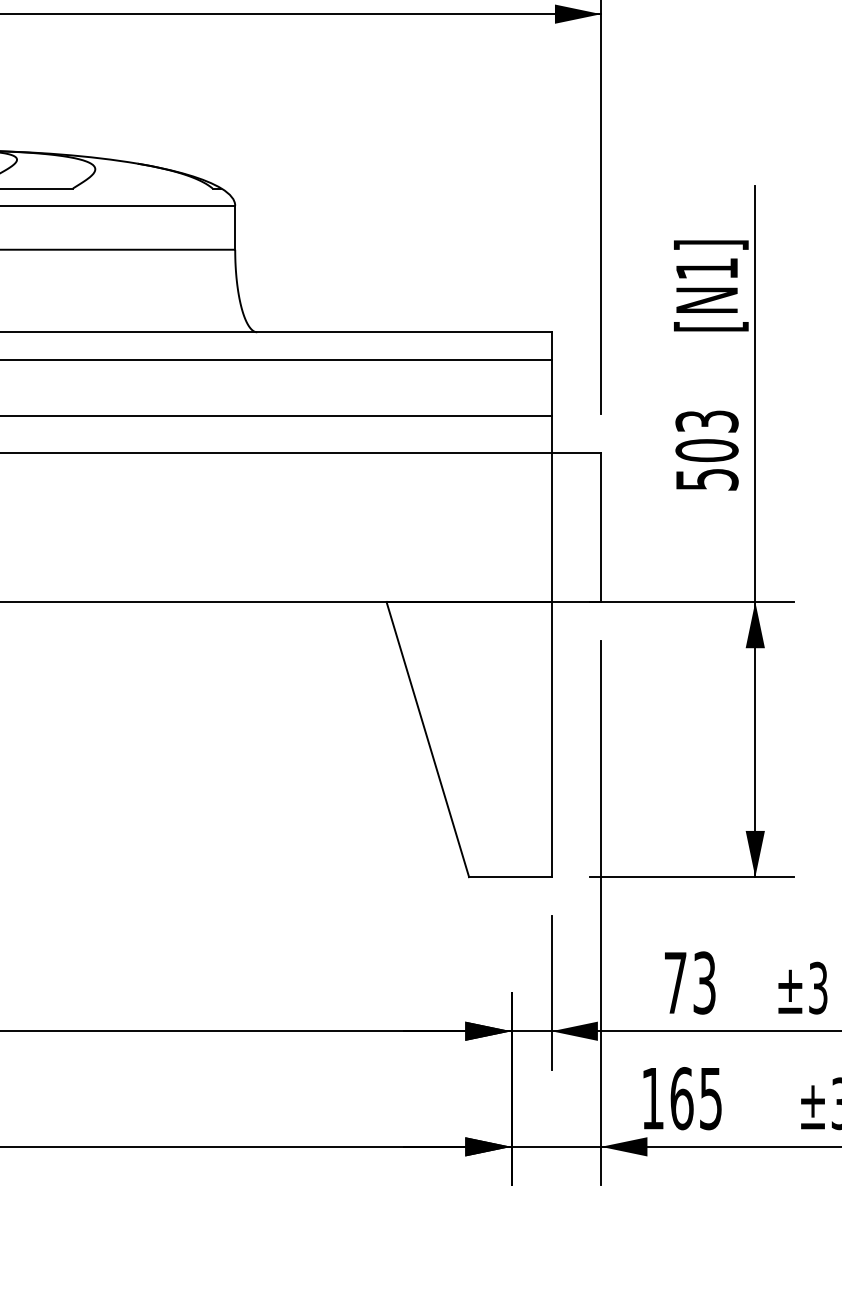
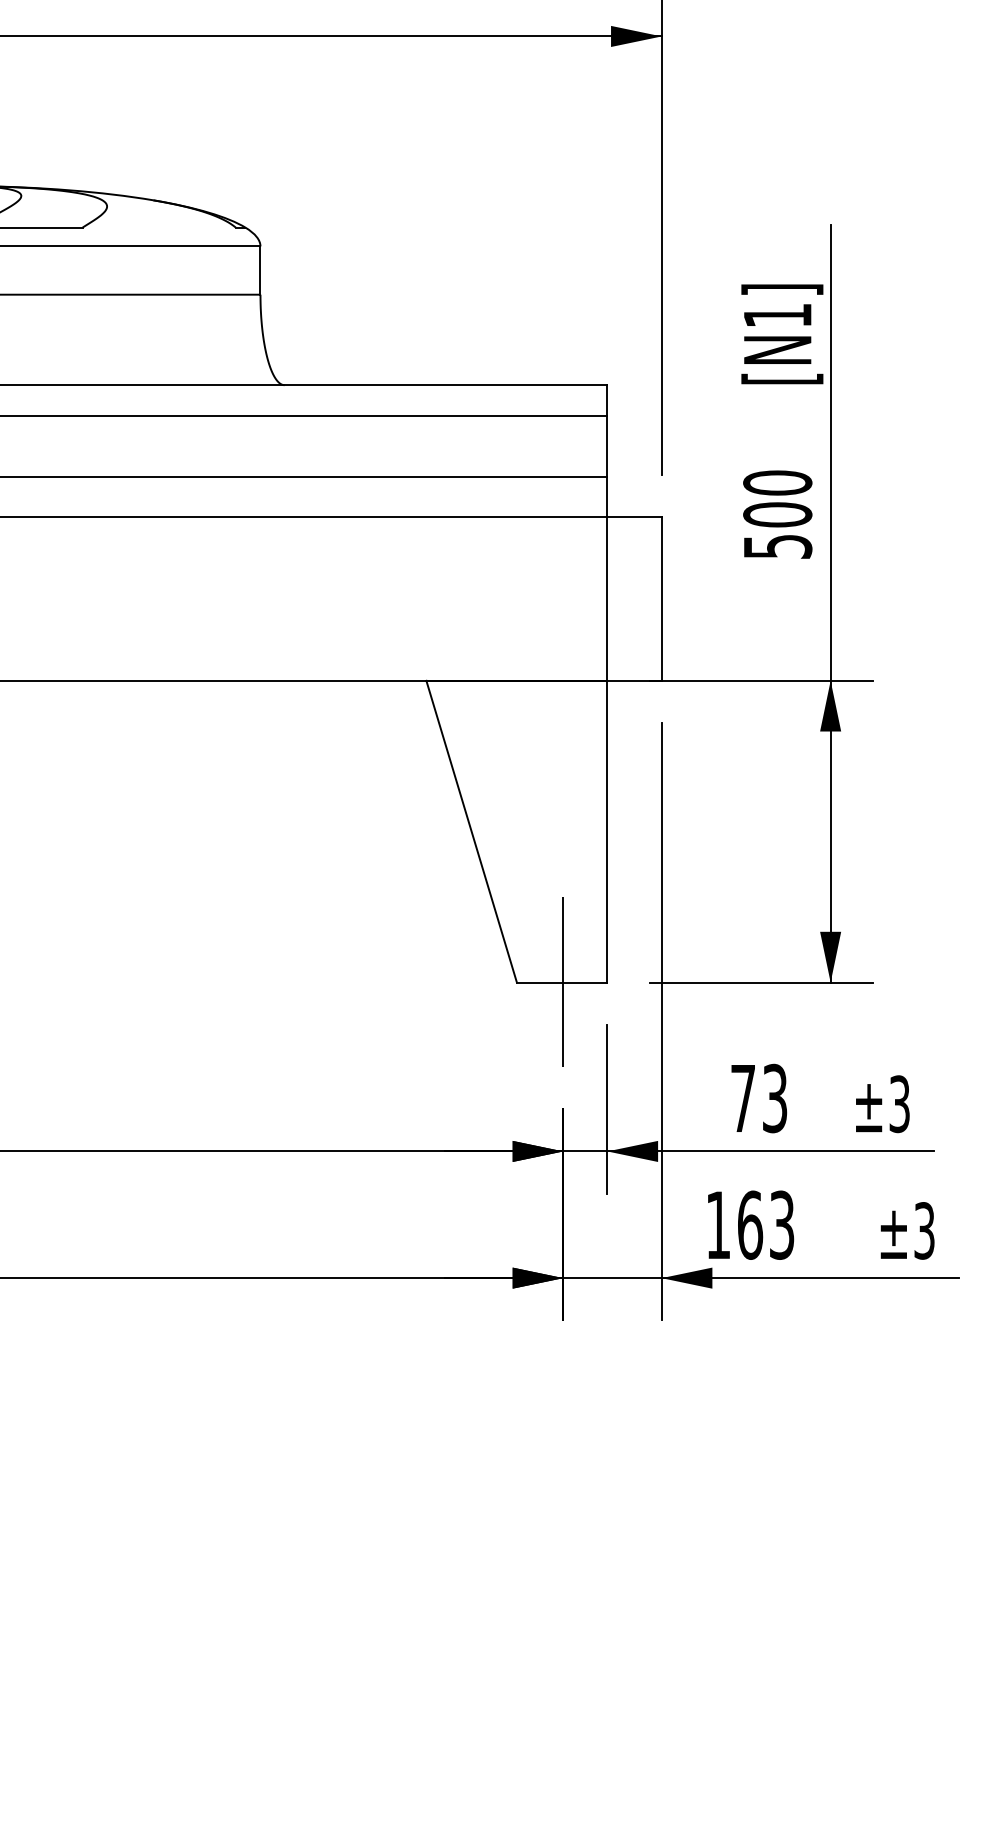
text: (706, 421) -> (777, 482), 503 -> 500
line: (511, 876) -> (563, 981), added
text: (711, 1097) -> (782, 1224), 165 -> 163

